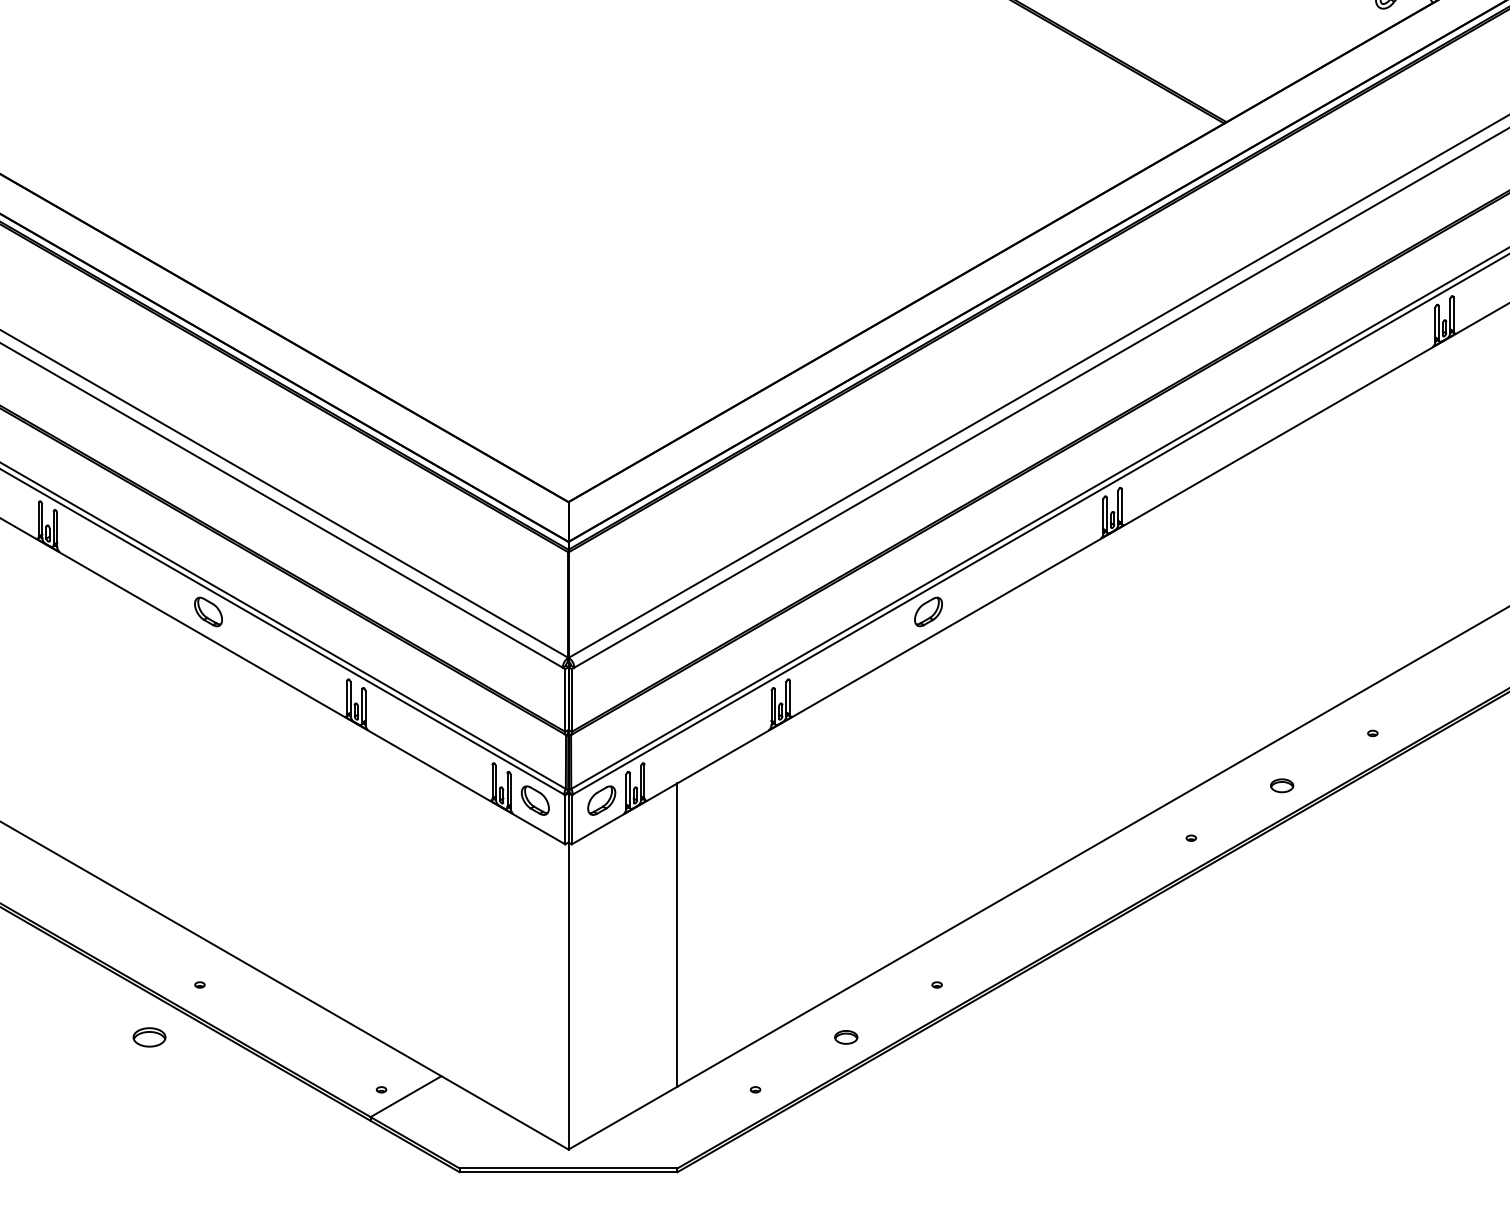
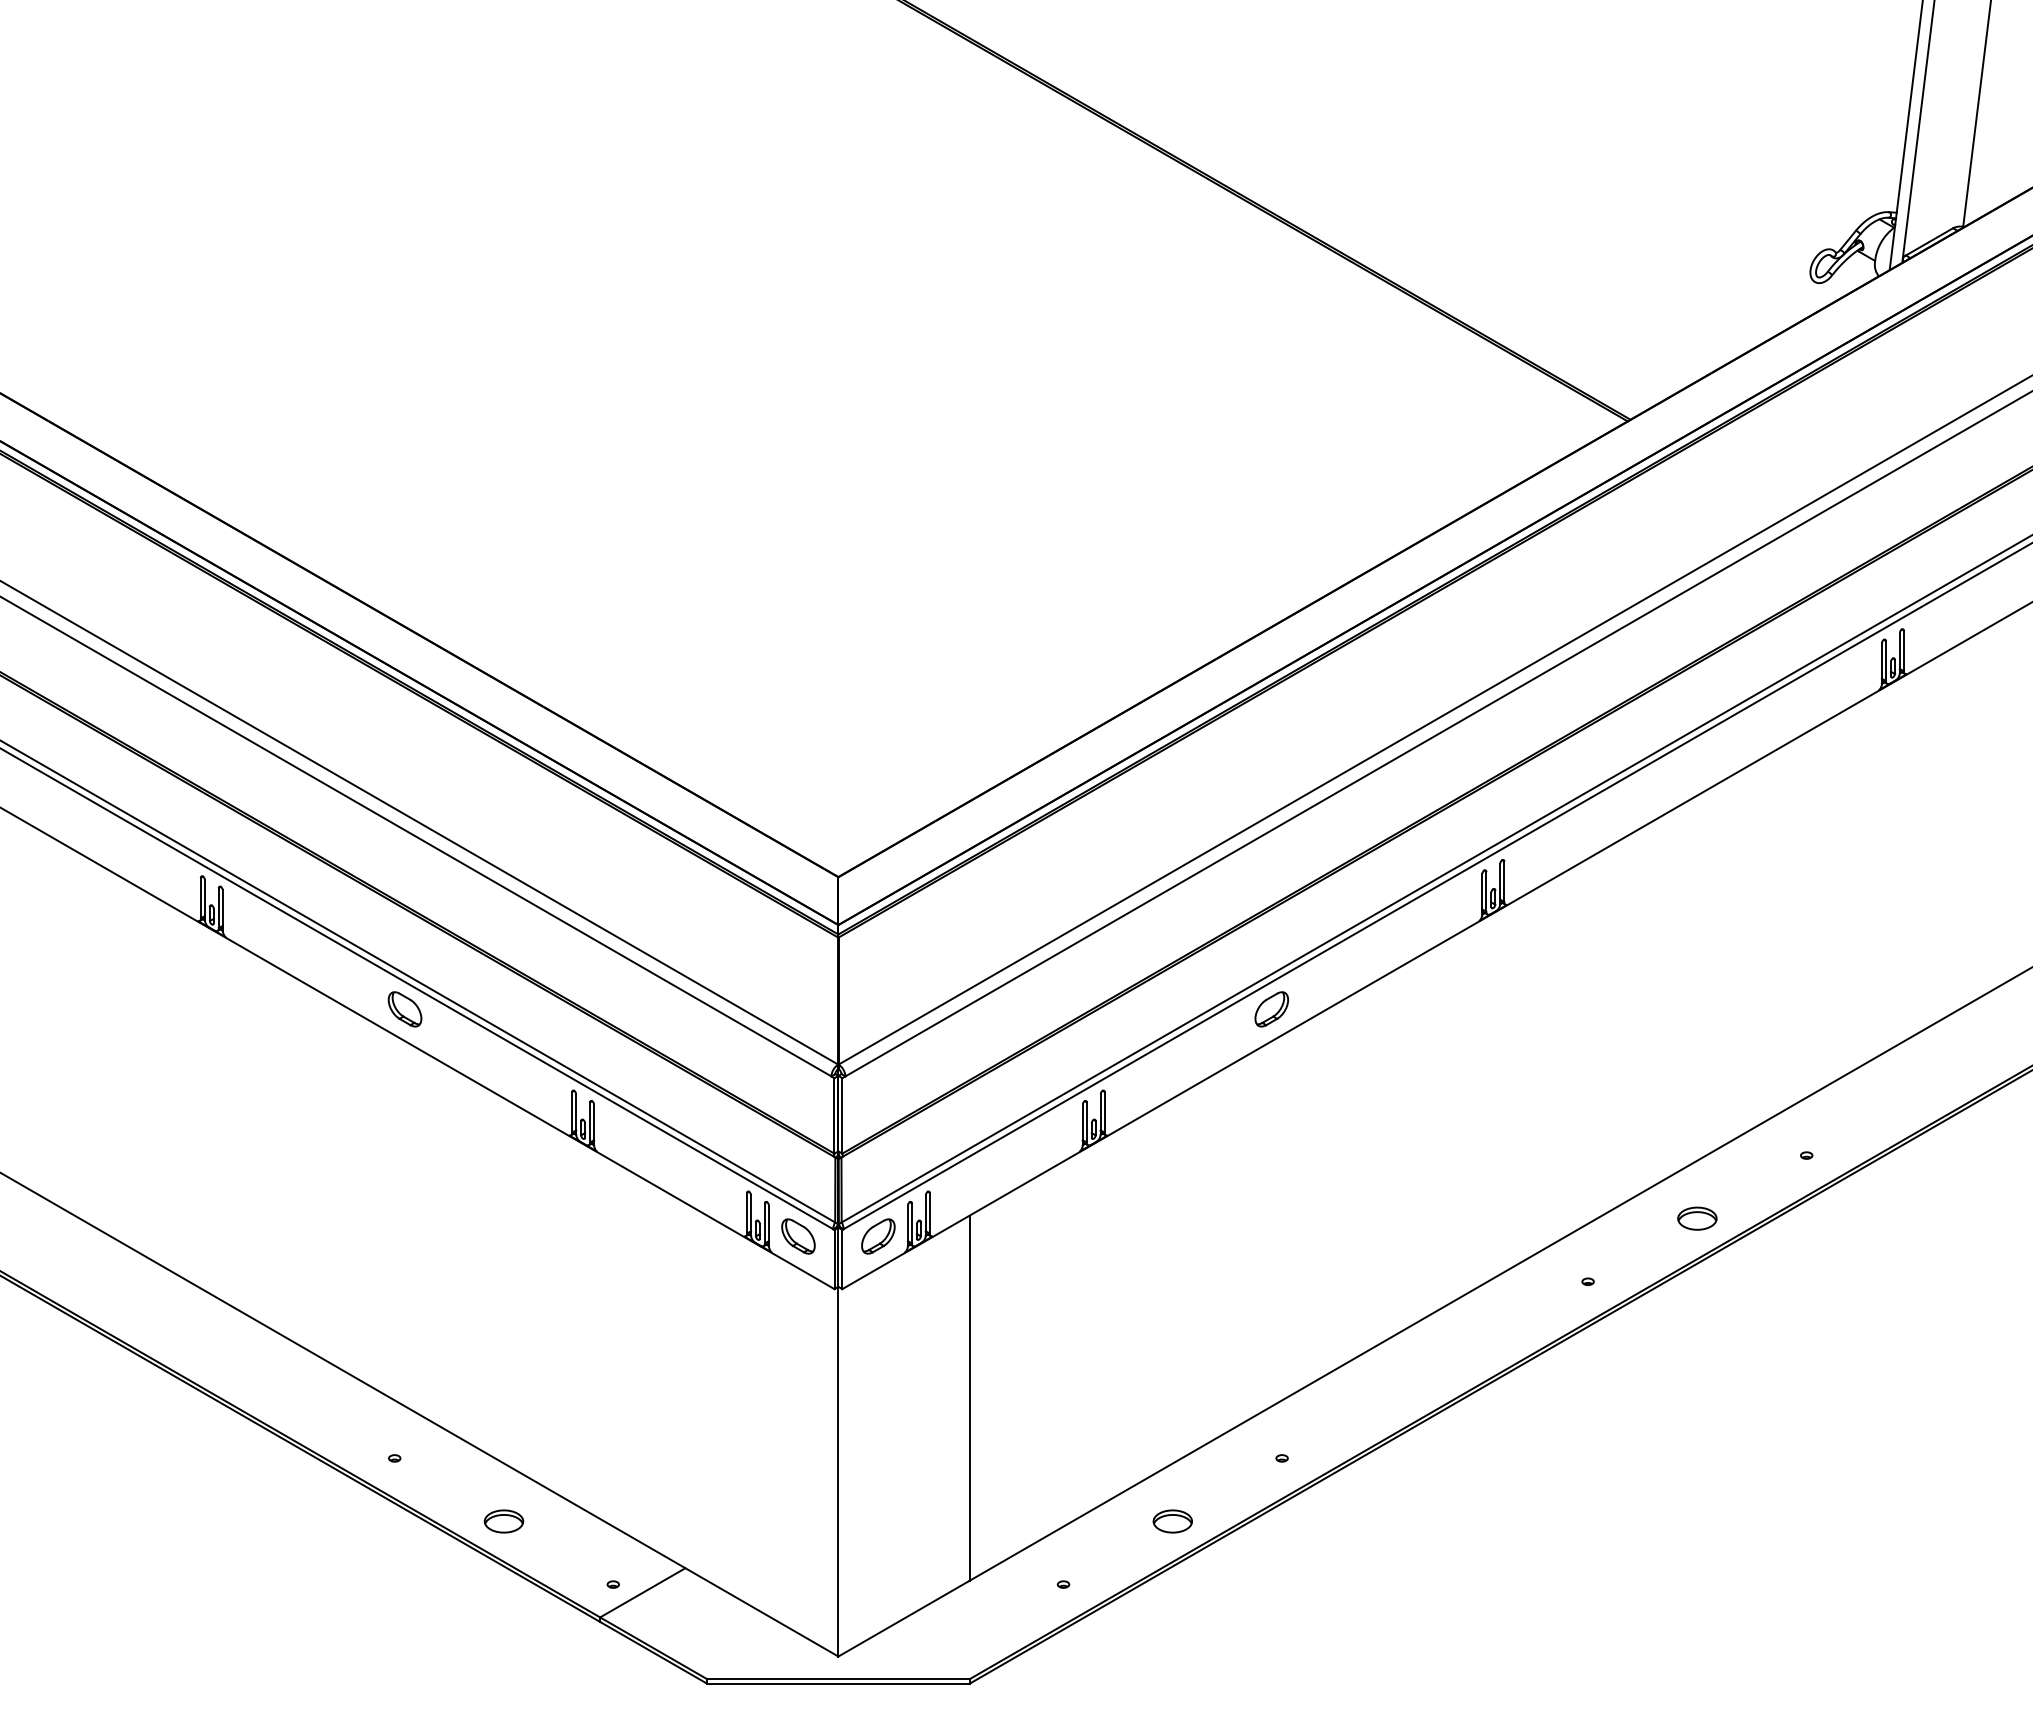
part: (1282, 785) -> (1697, 1218), size x1.43
part: (149, 1037) -> (503, 1521), moved
part: (846, 1037) -> (1172, 1521), size x1.43

